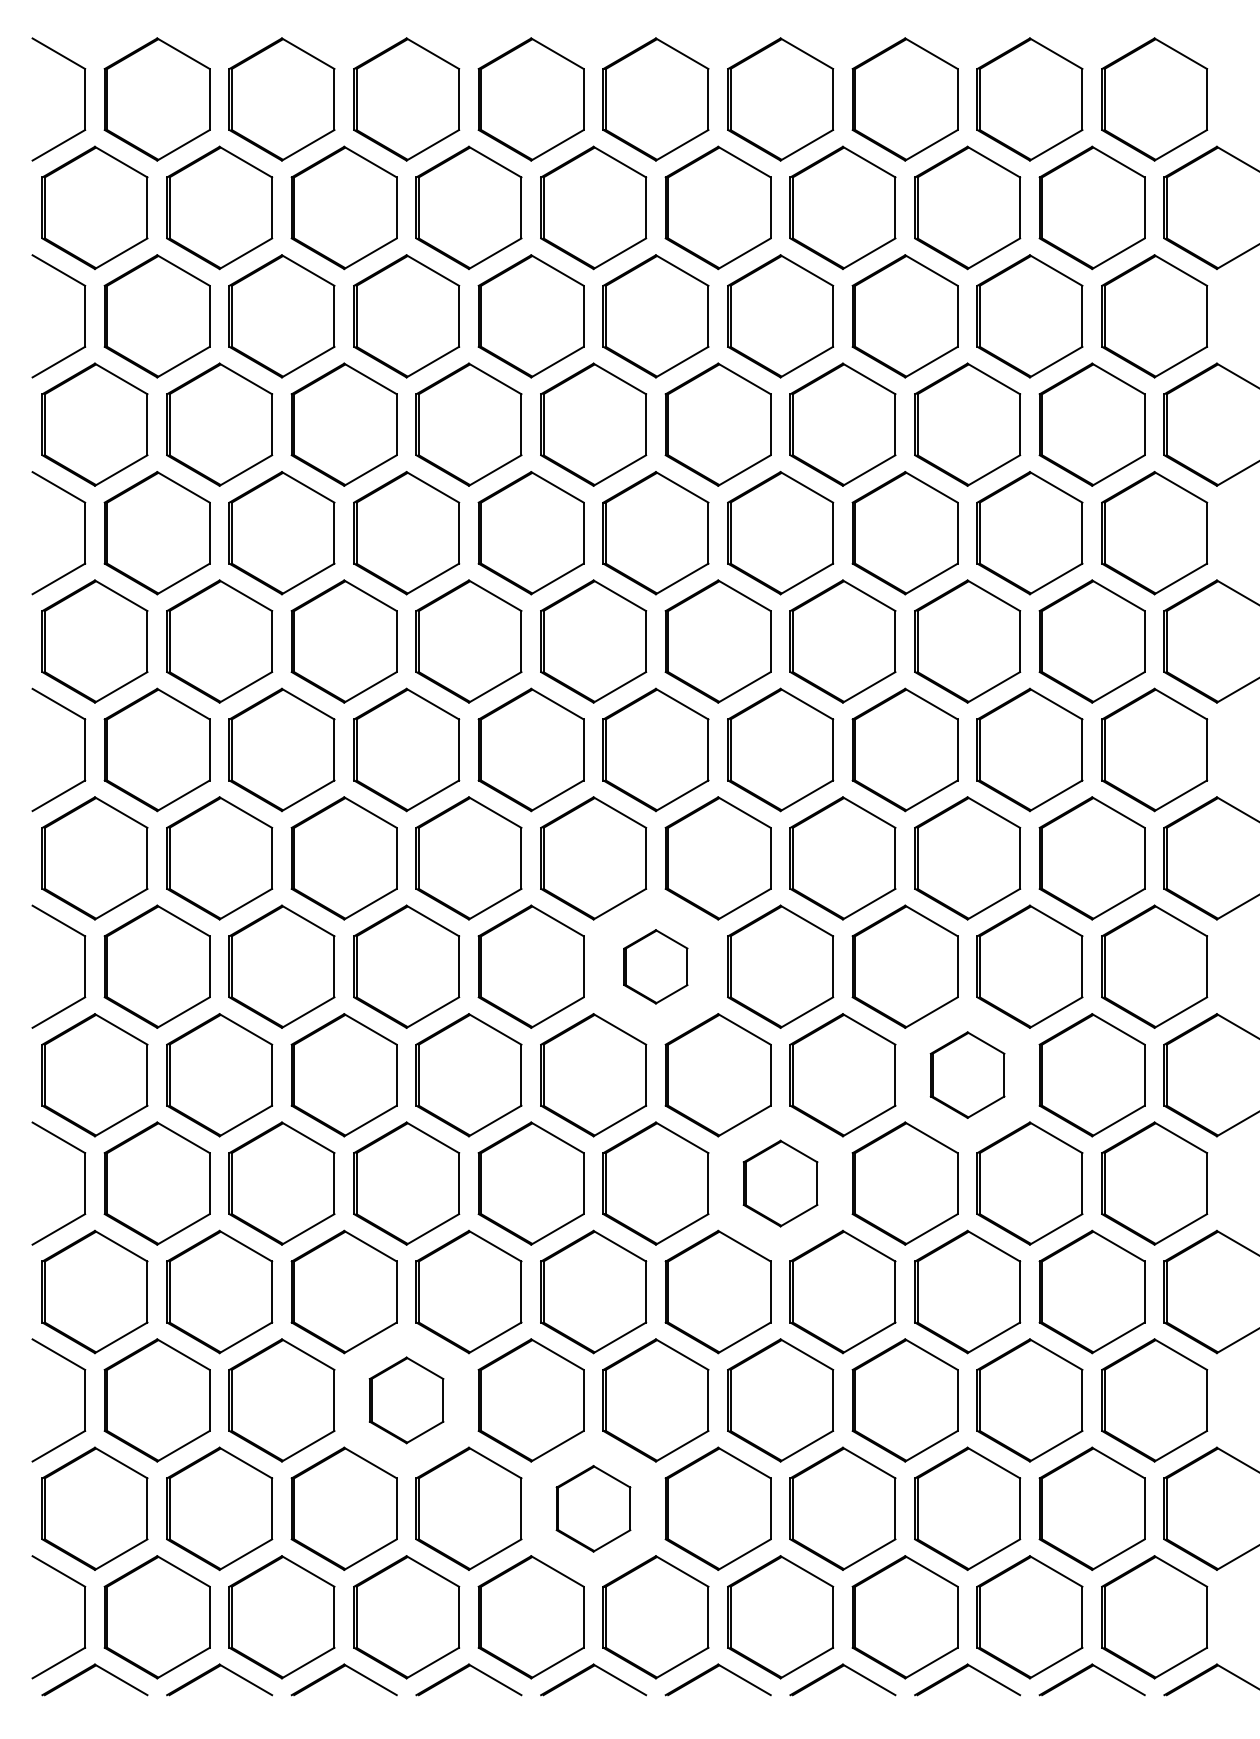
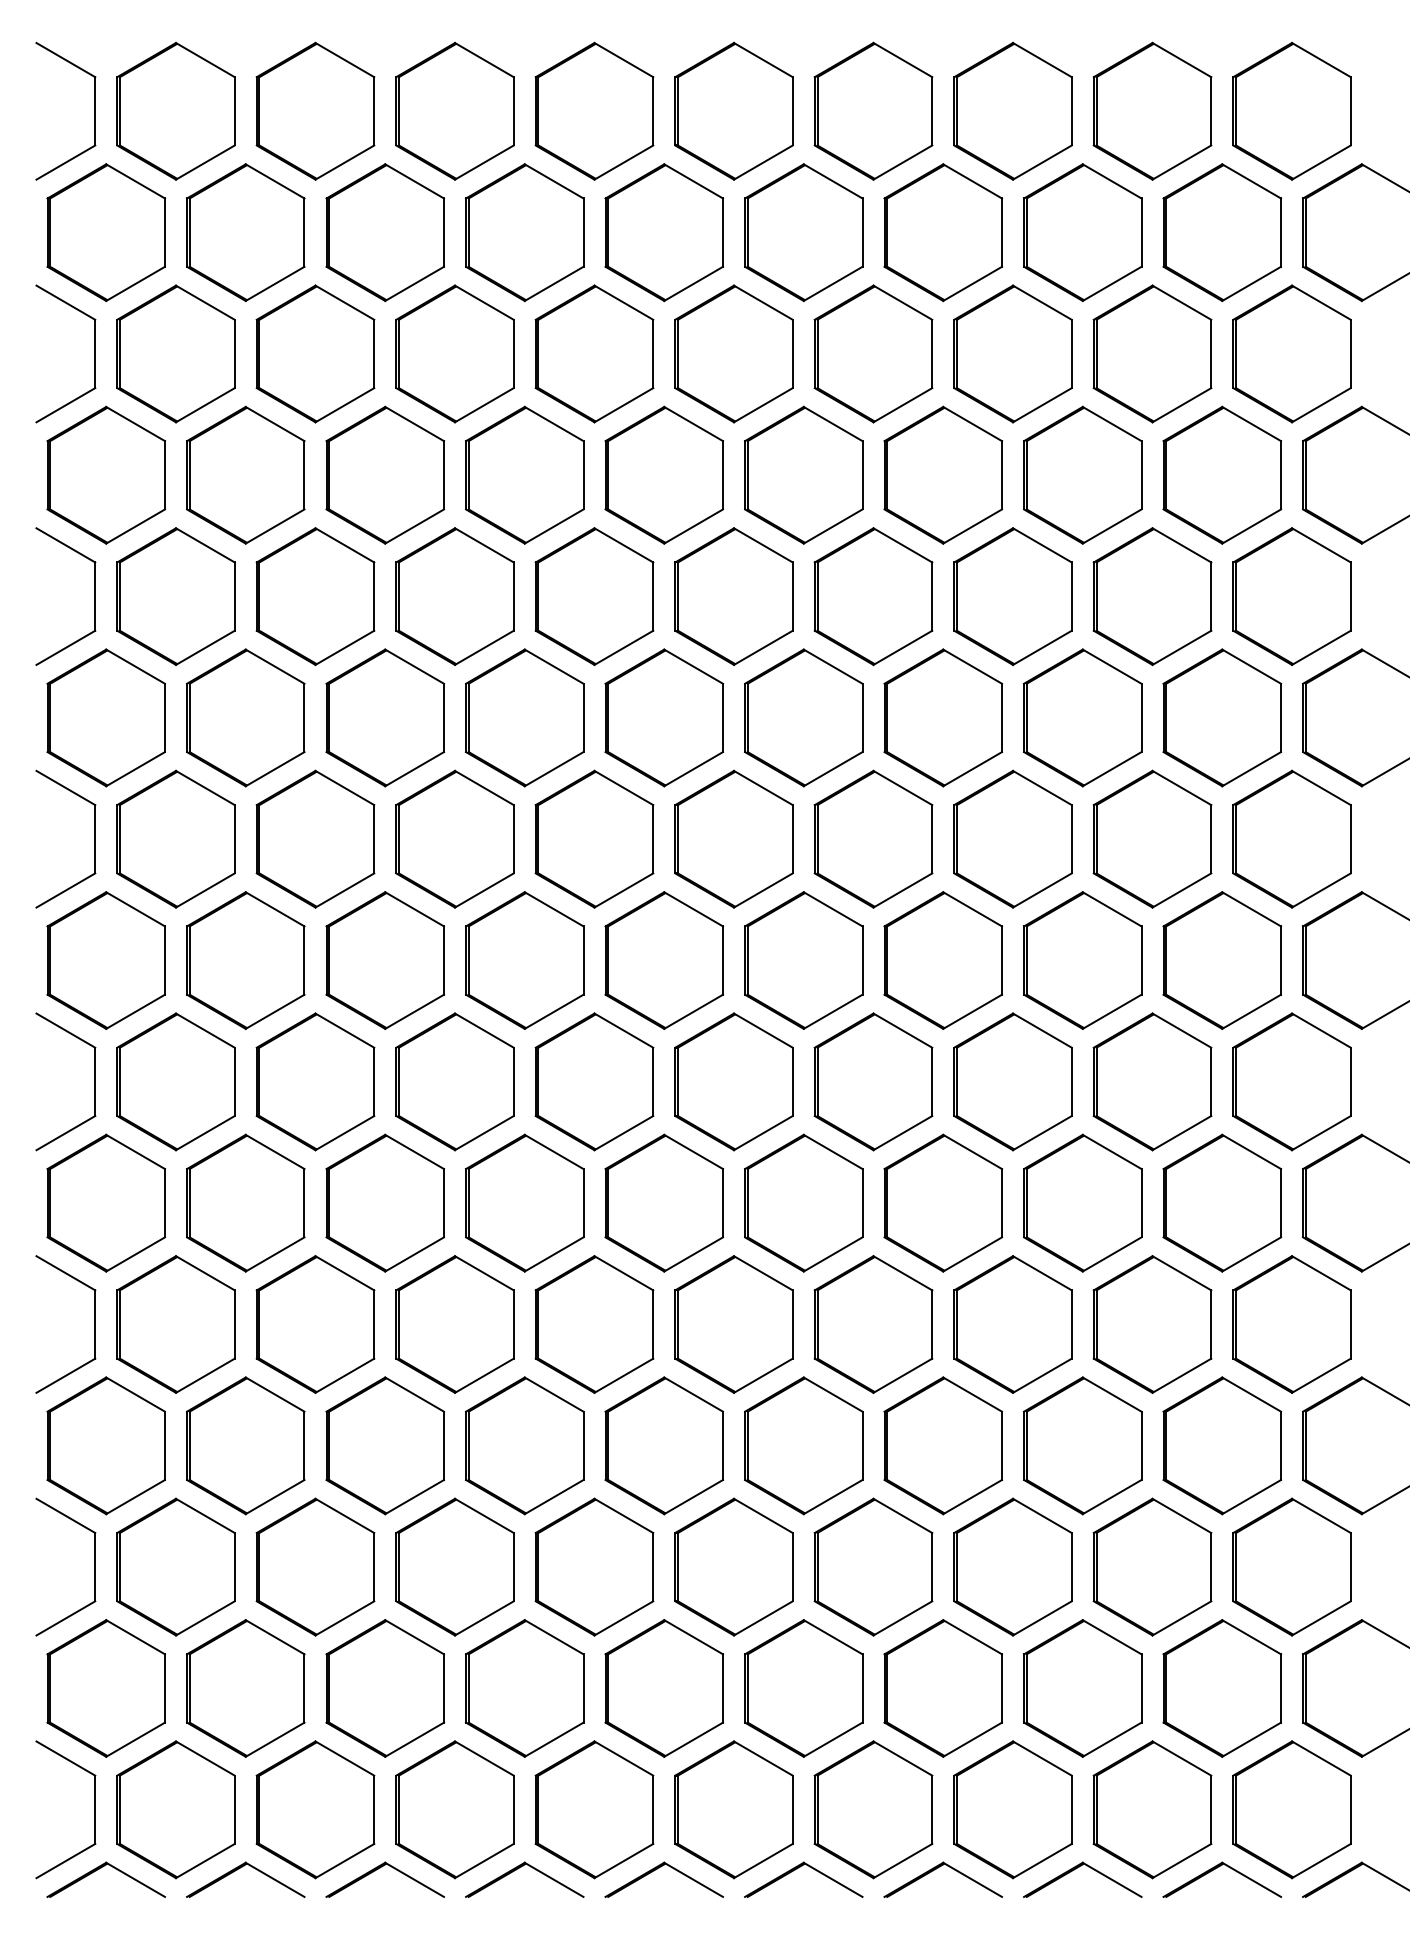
part: (655, 966) -> (733, 1081), size x1.67
part: (967, 1074) -> (1082, 1202), size x1.43
part: (780, 1183) -> (873, 1324), size x1.43
part: (406, 1399) -> (454, 1566), size x1.43
part: (592, 1508) -> (663, 1688), size x1.43

